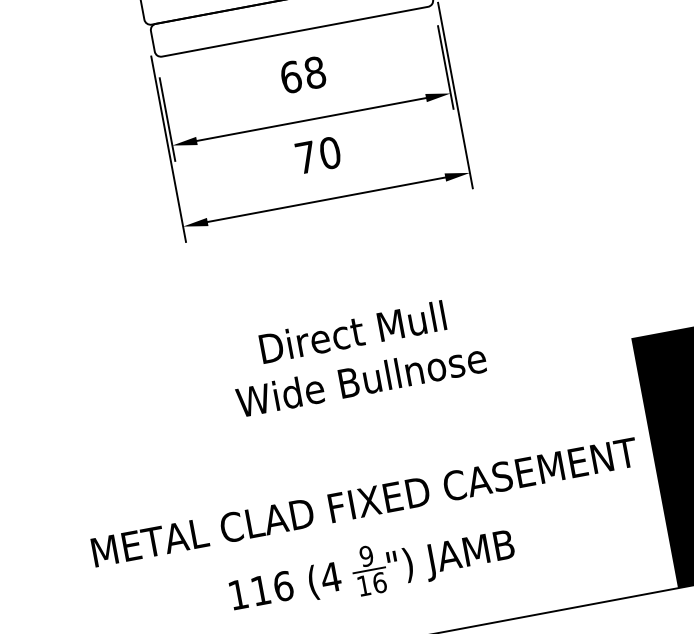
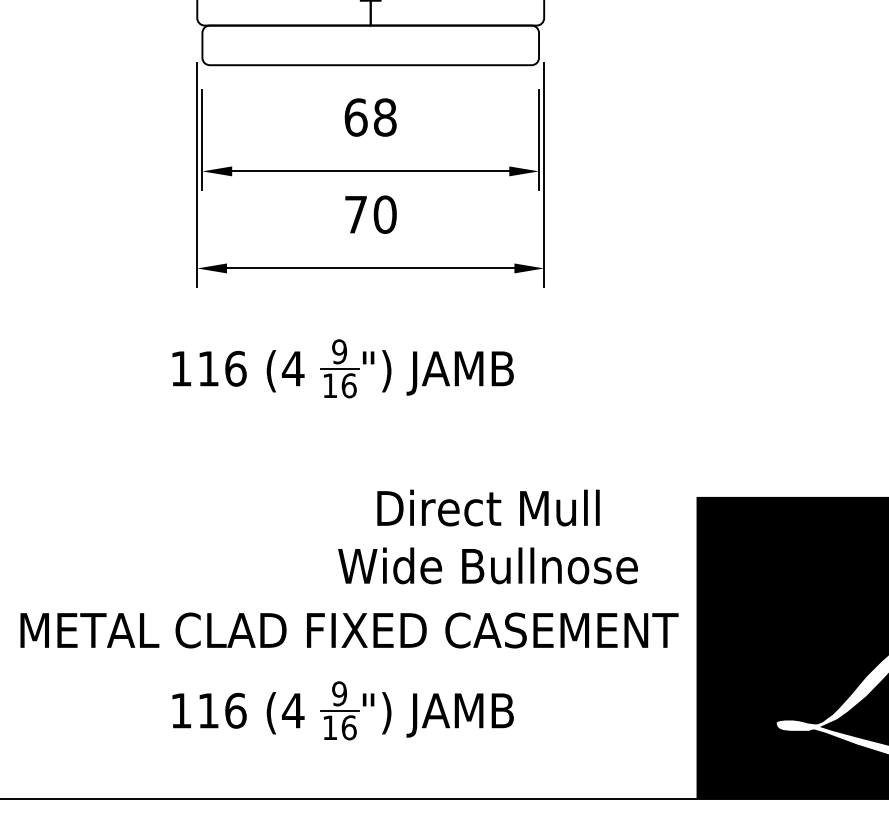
part: (318, 286) -> (342, 368), added
text: (356, 355) -> (487, 536), moved

